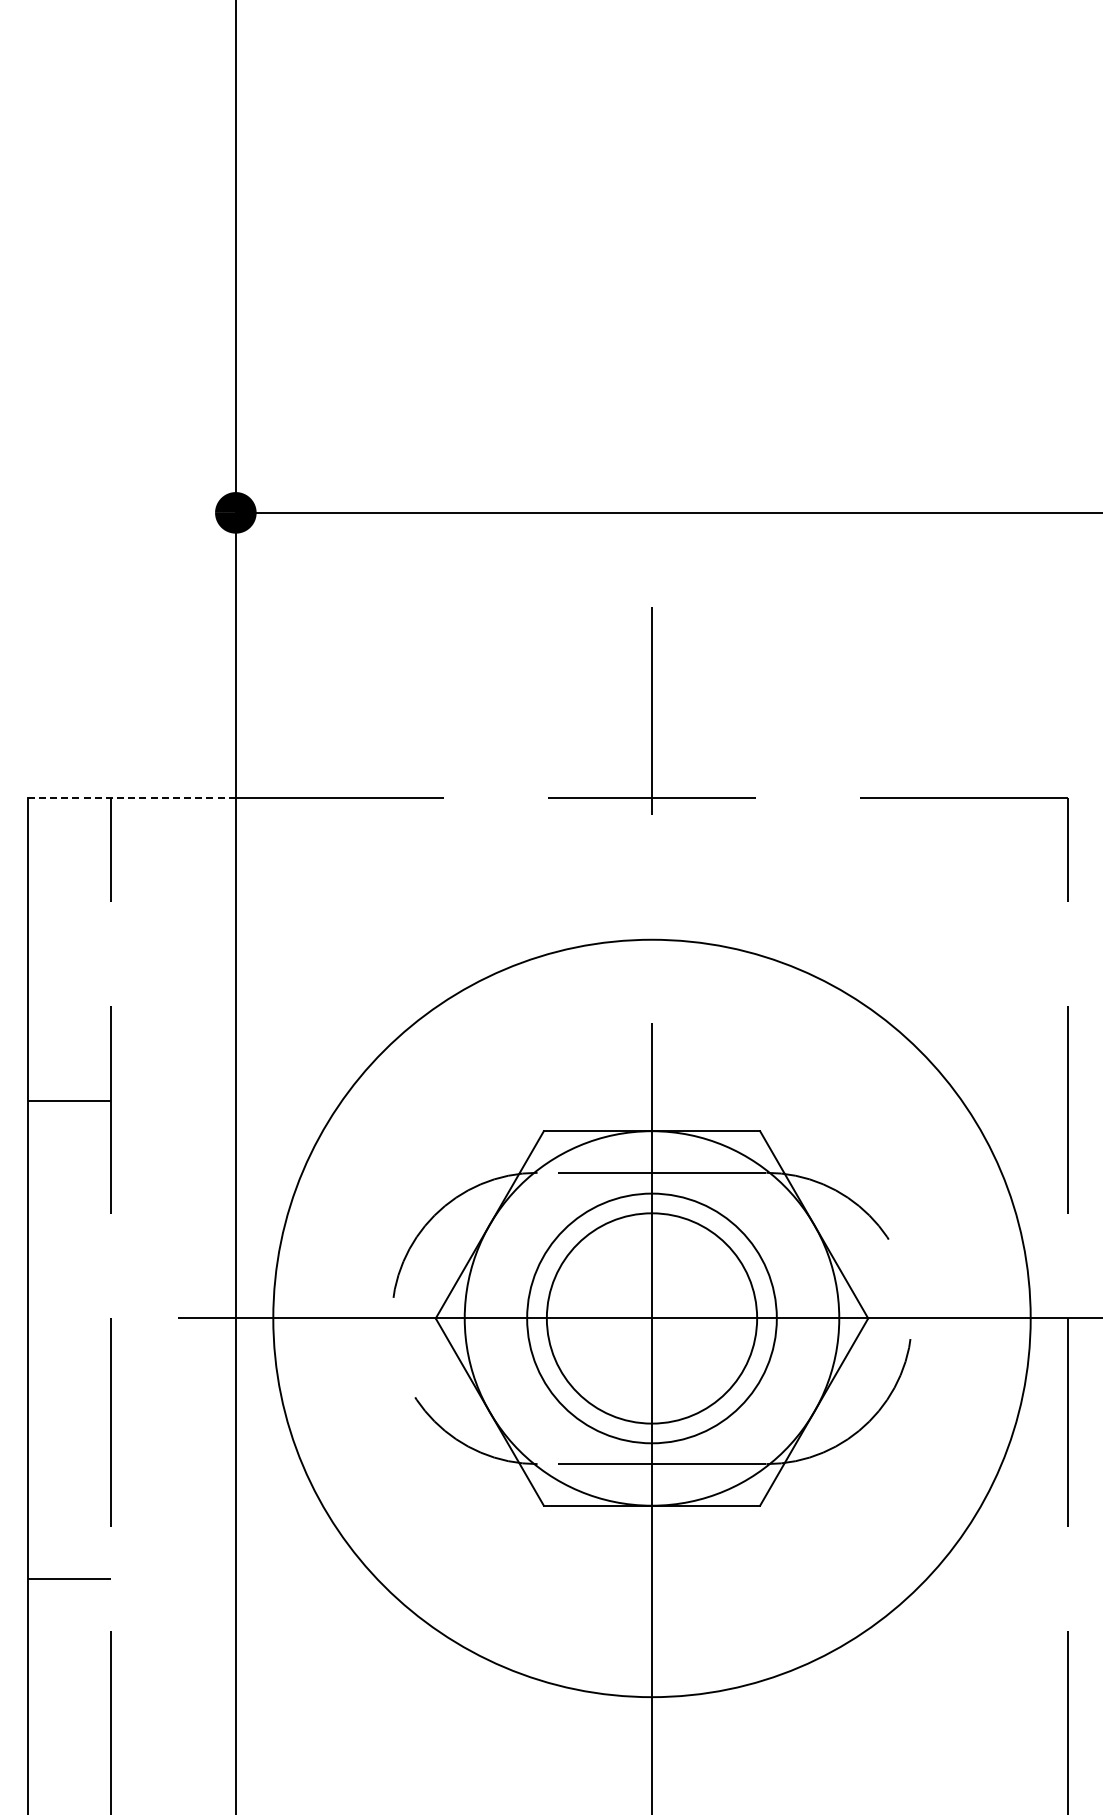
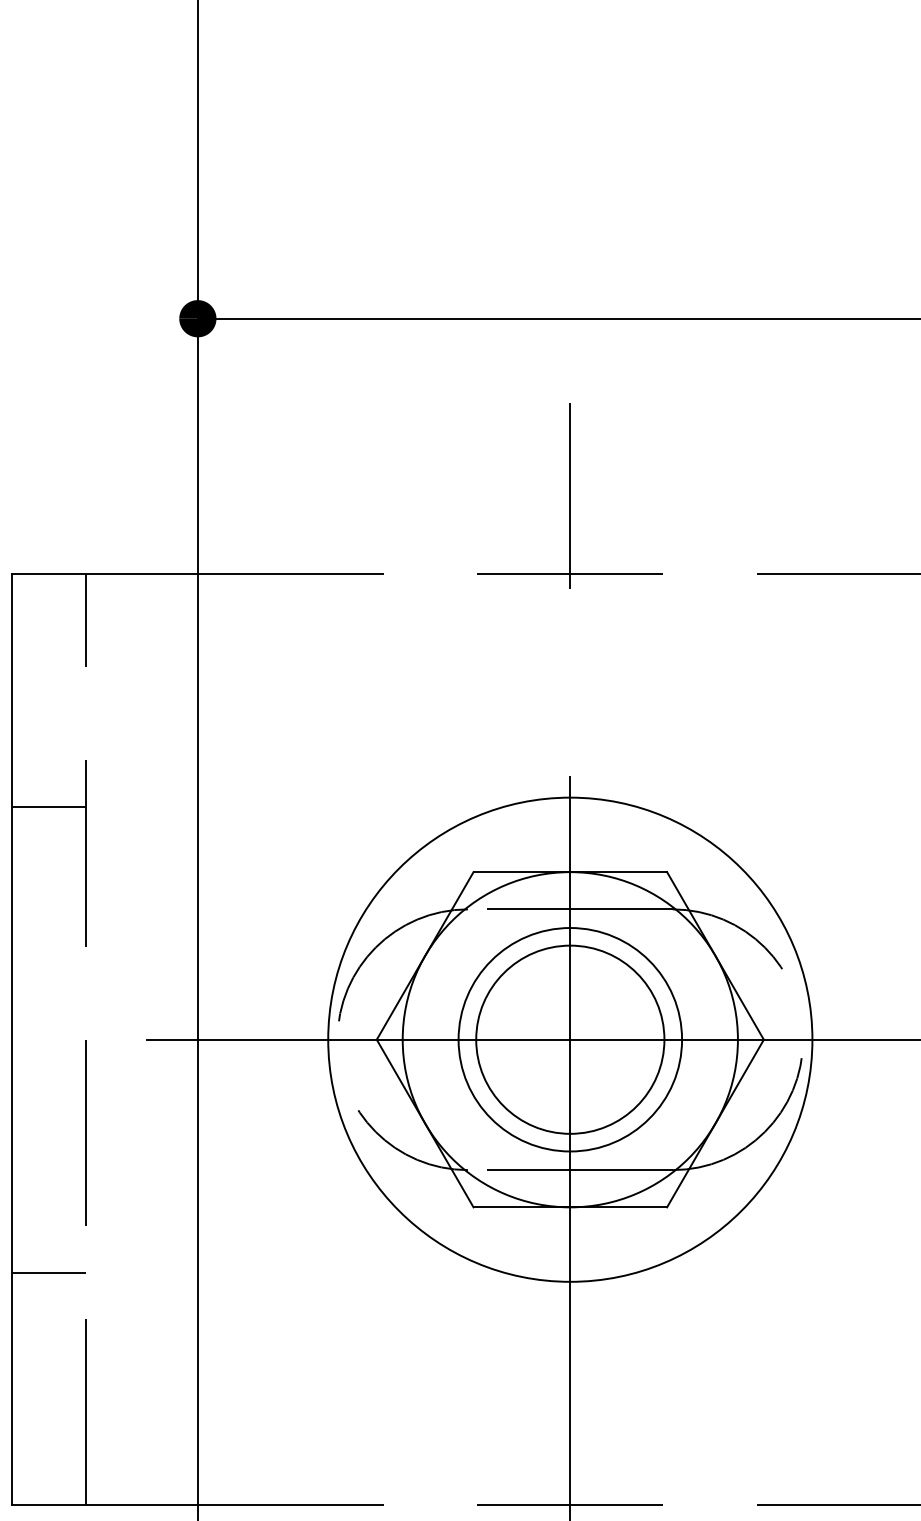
line: (132, 798) -> (105, 574), dashed -> solid
line: (69, 1101) -> (48, 807), moved
circle: (651, 1317) -> (569, 1038), size x0.71

